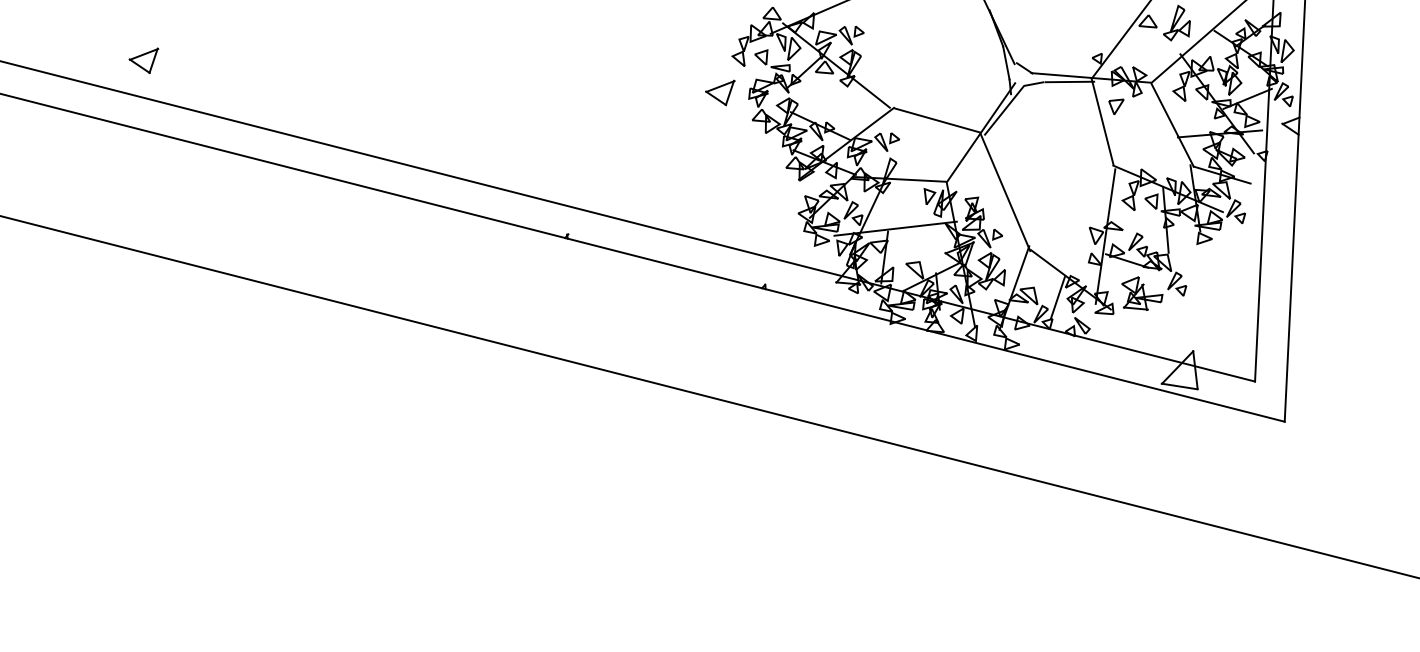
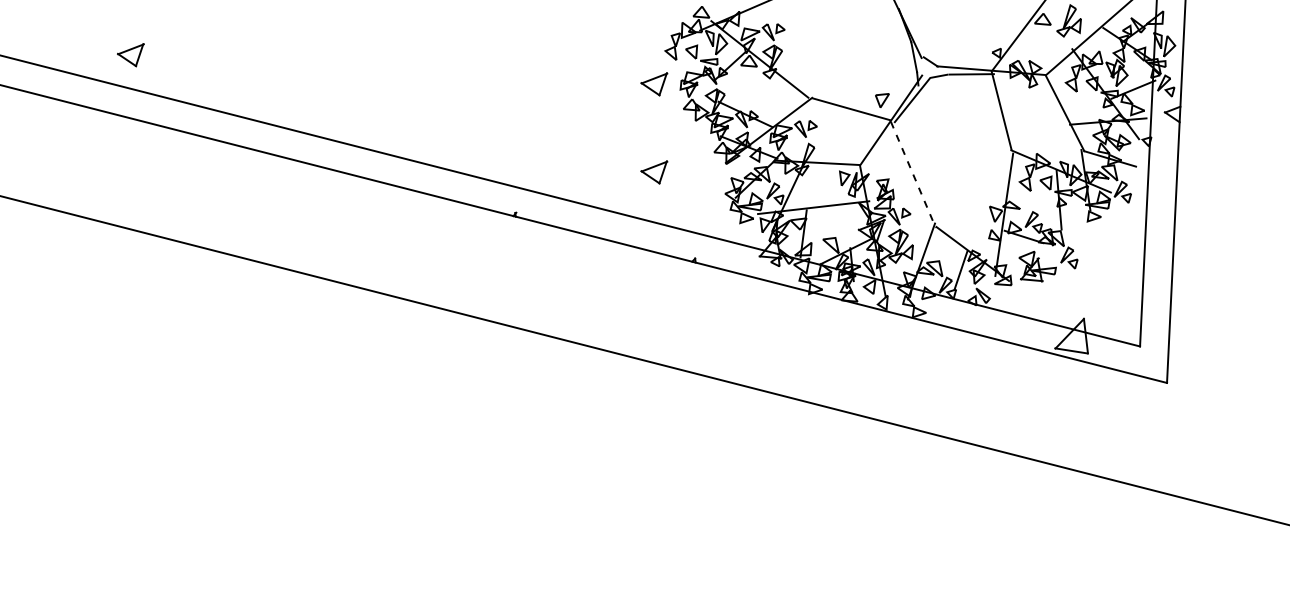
part: (1116, 106) -> (882, 100), moved
part: (720, 189) -> (654, 172), added
line: (1005, 193) -> (913, 175), solid -> dashed

